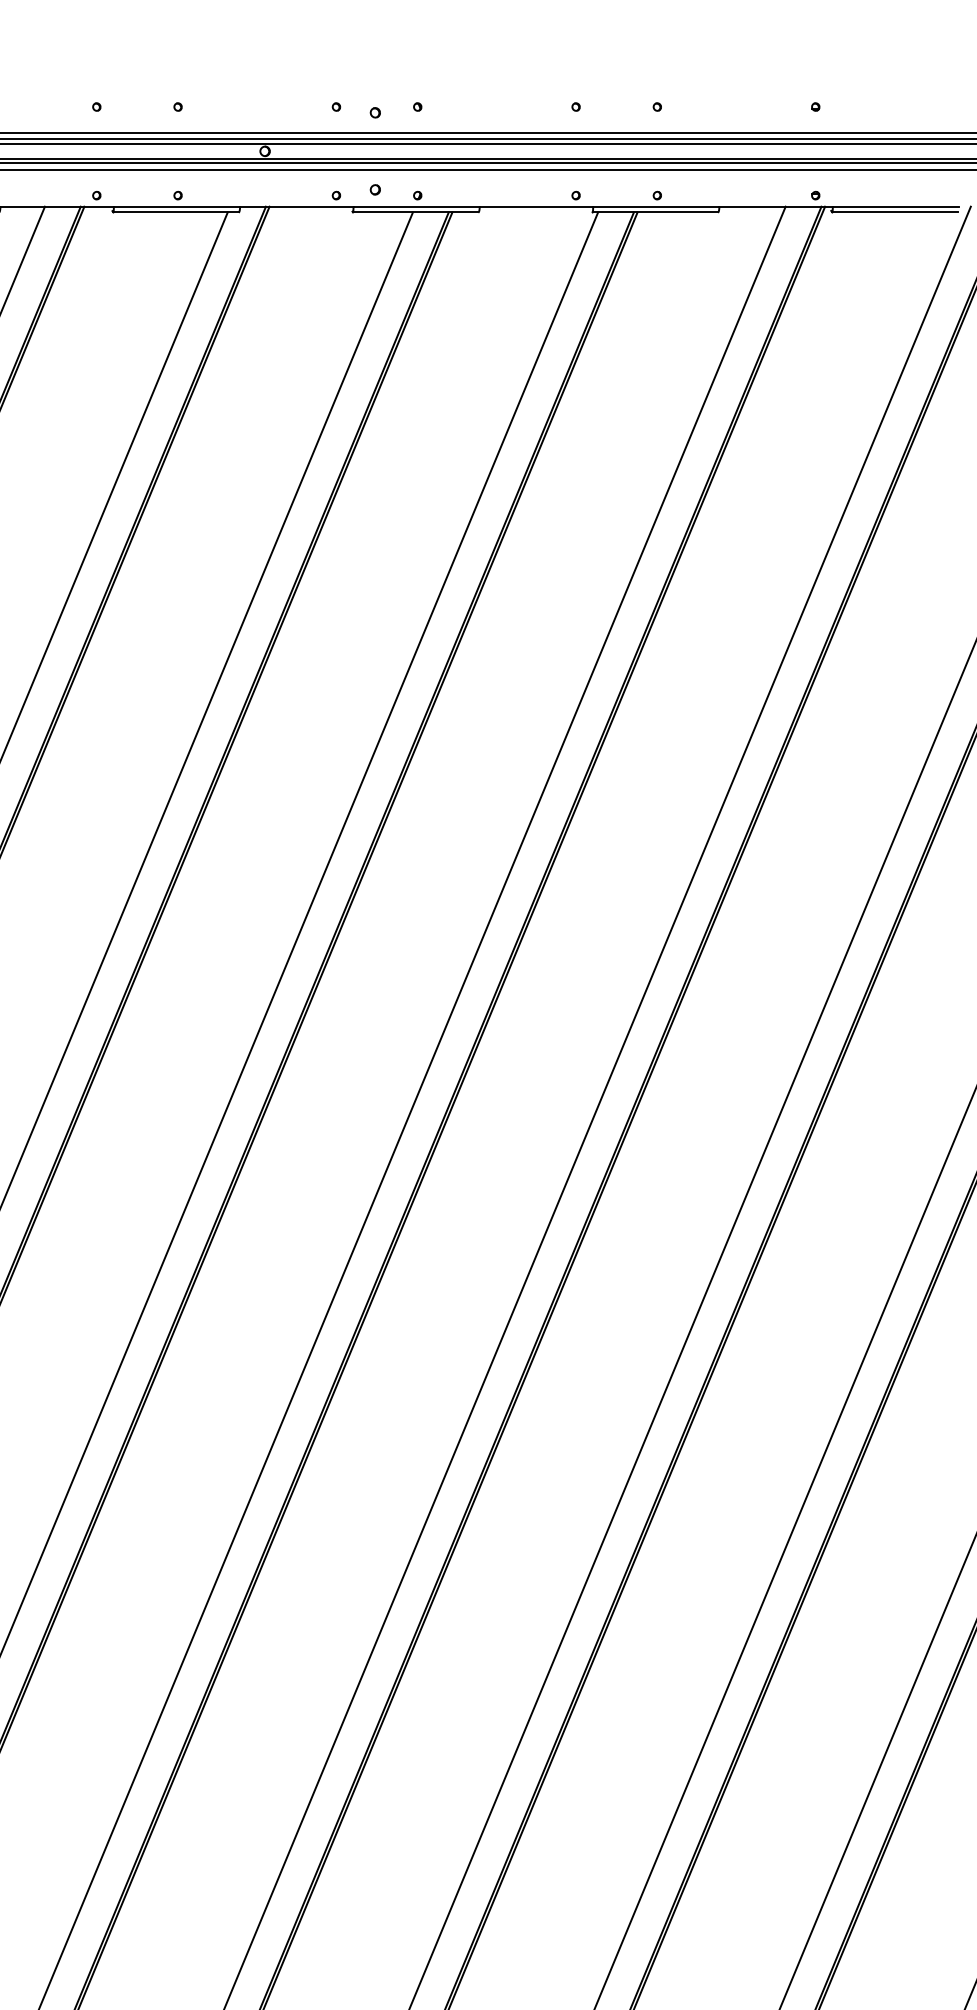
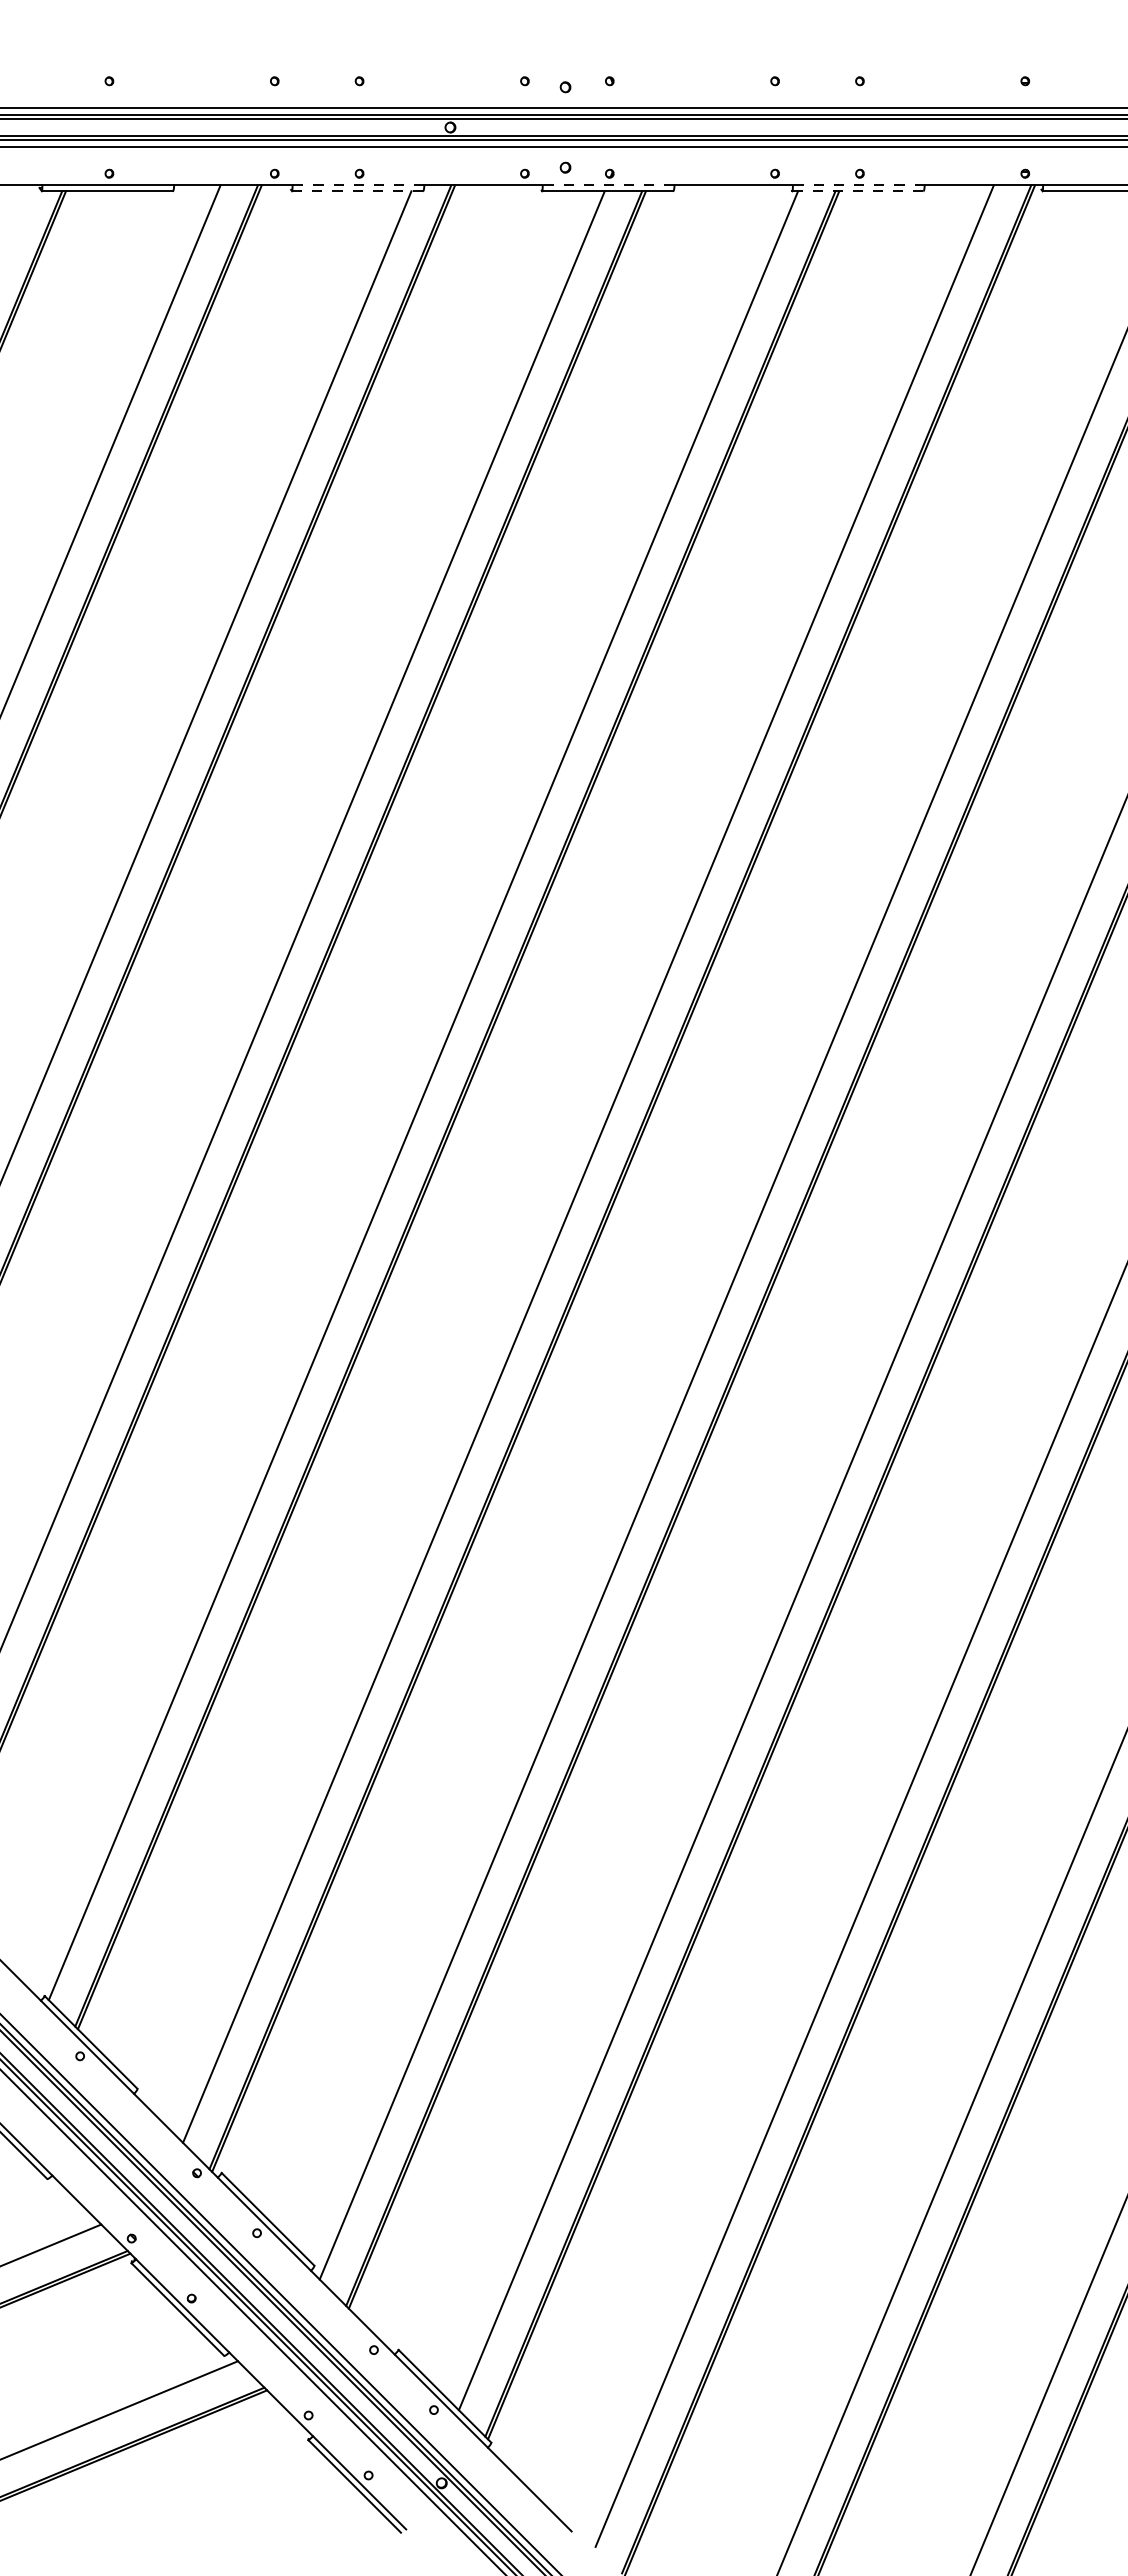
line: (177, 206) -> (358, 185), solid -> dashed
line: (416, 206) -> (608, 185), solid -> dashed
line: (655, 206) -> (858, 185), solid -> dashed
line: (177, 212) -> (358, 191), solid -> dashed
line: (655, 212) -> (858, 191), solid -> dashed

